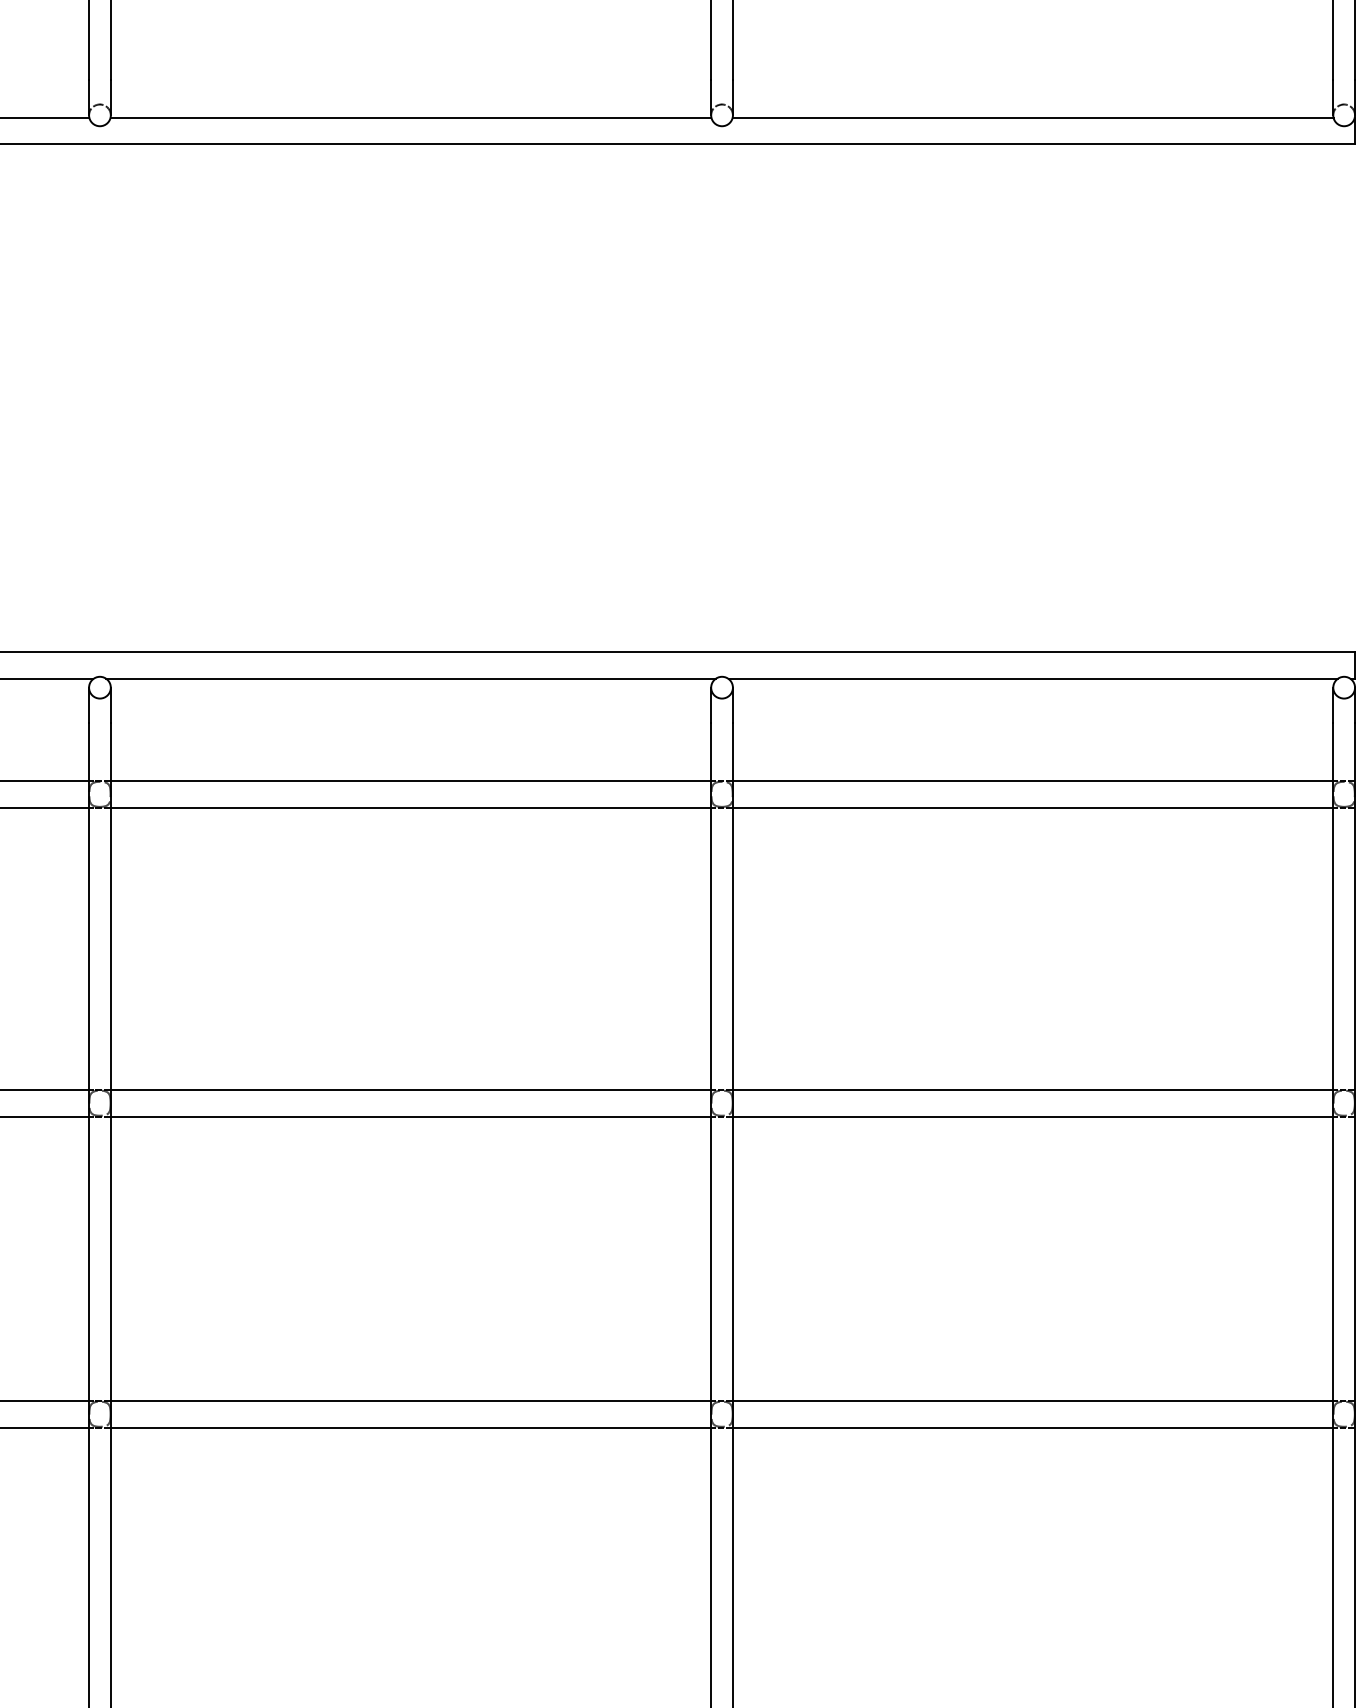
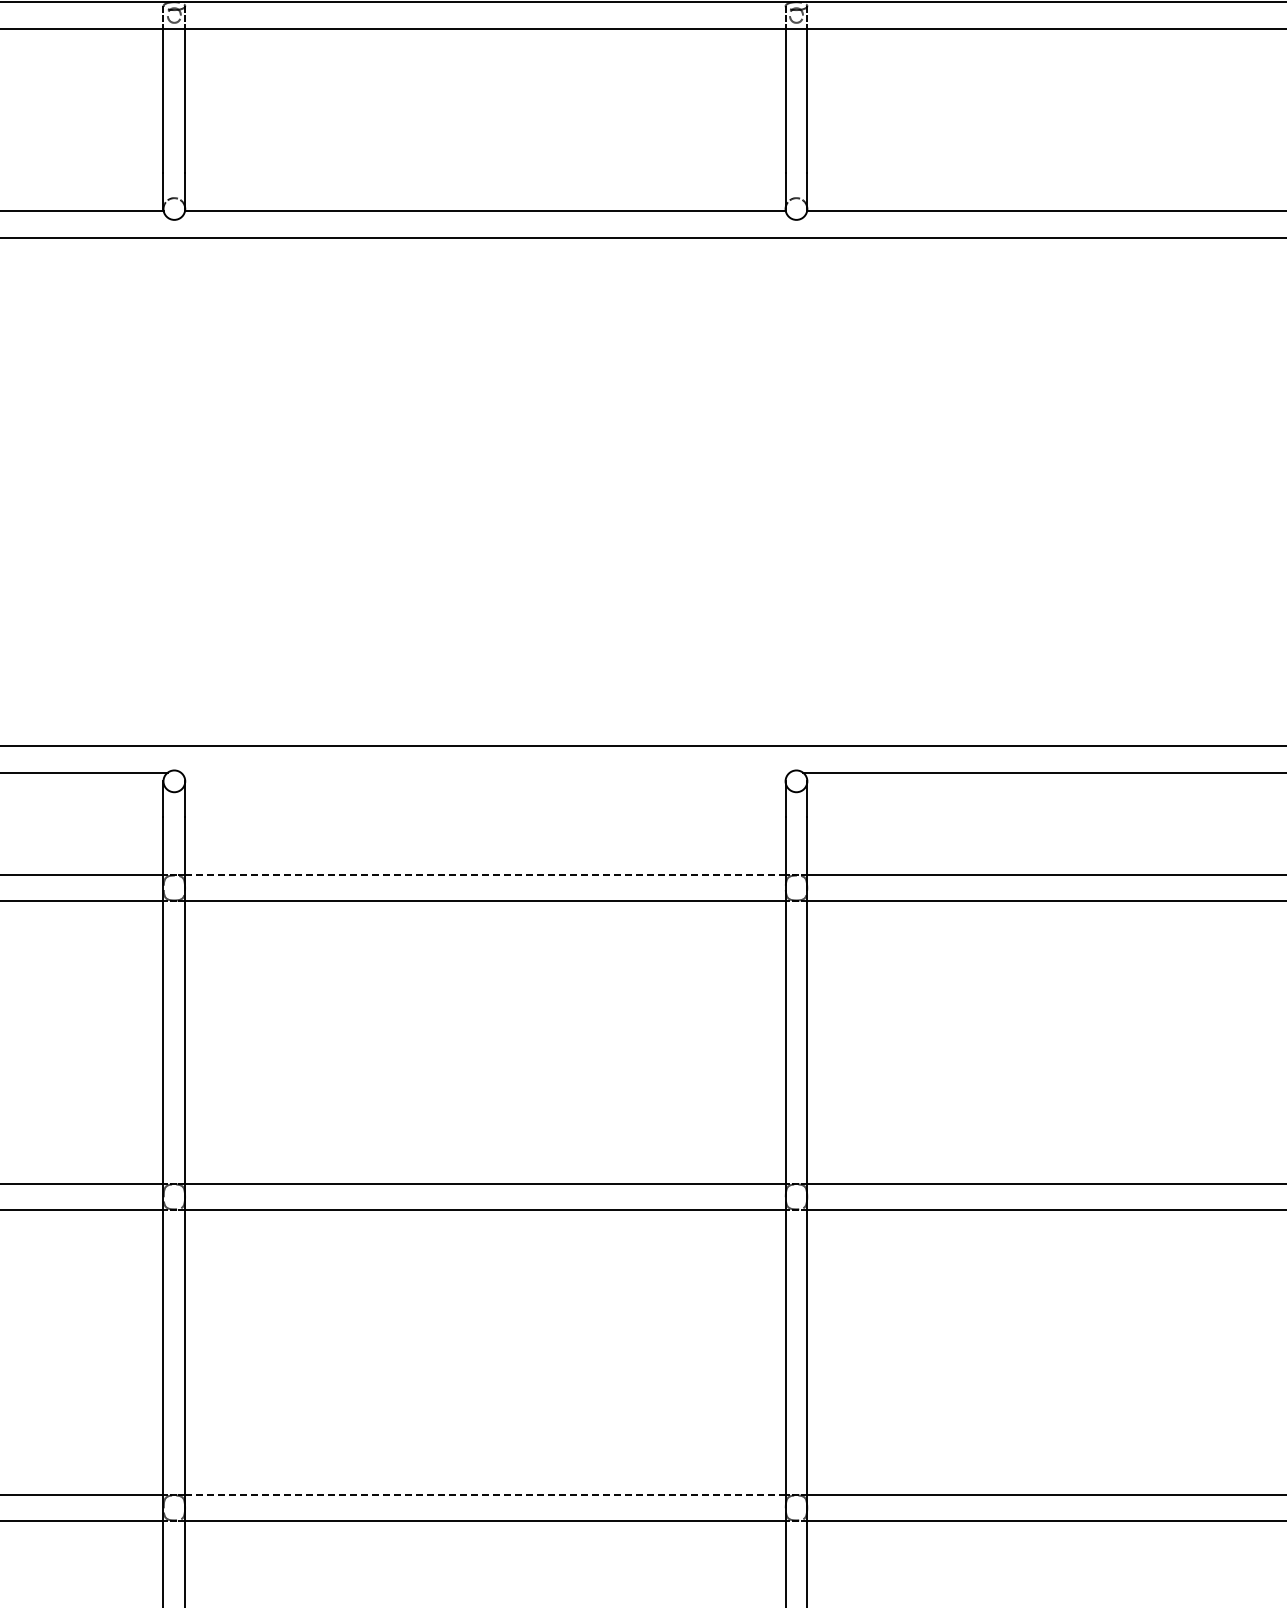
line: (410, 678) -> (484, 772), removed
line: (410, 781) -> (484, 875), solid -> dashed
line: (410, 1400) -> (484, 1494), solid -> dashed

